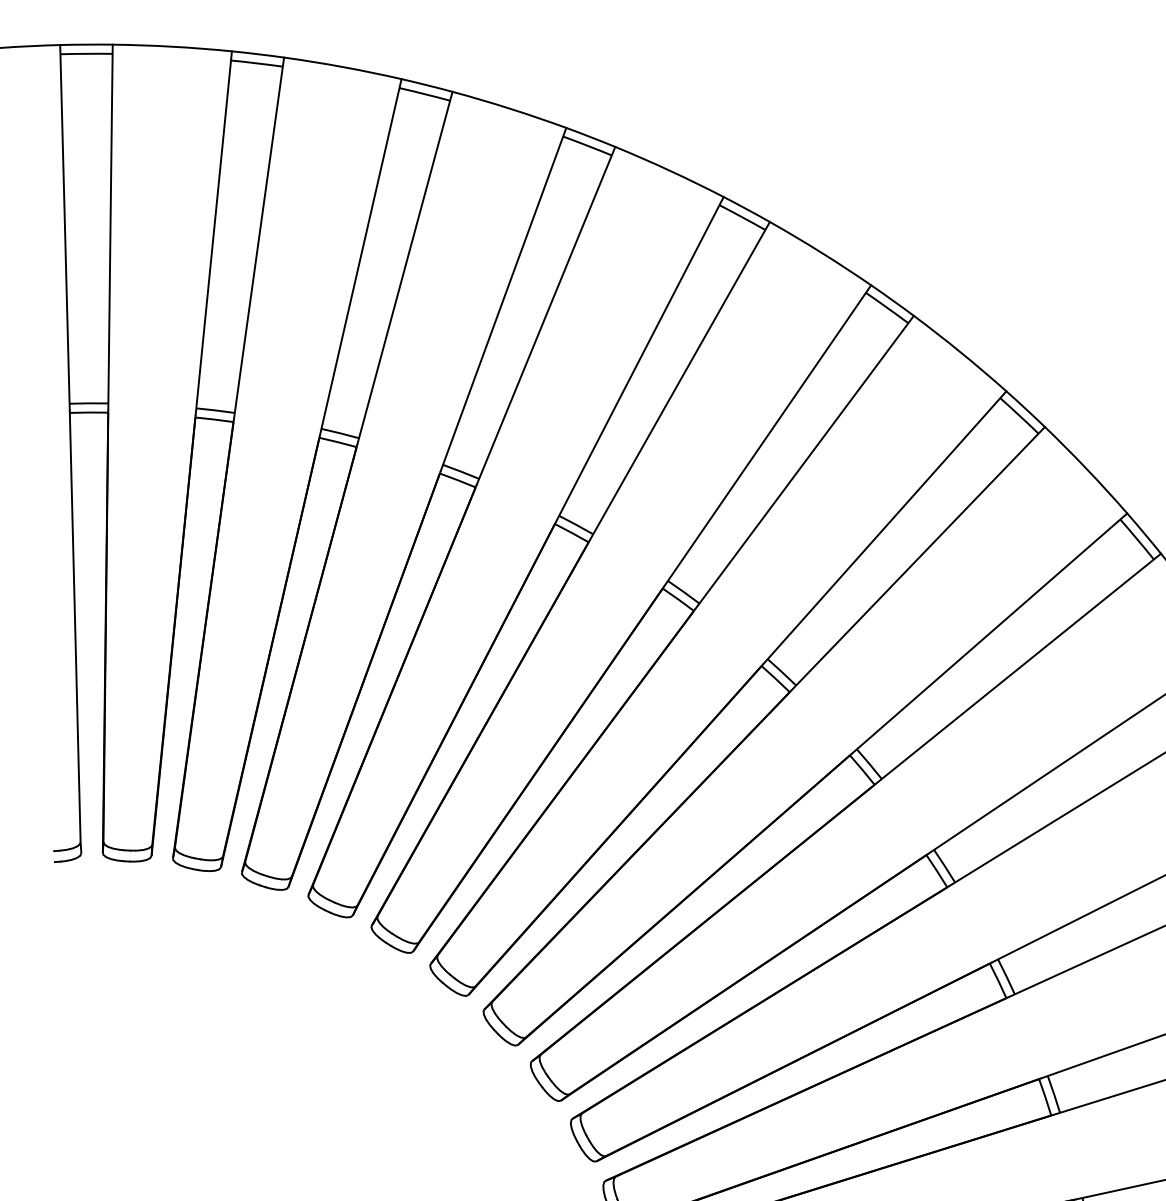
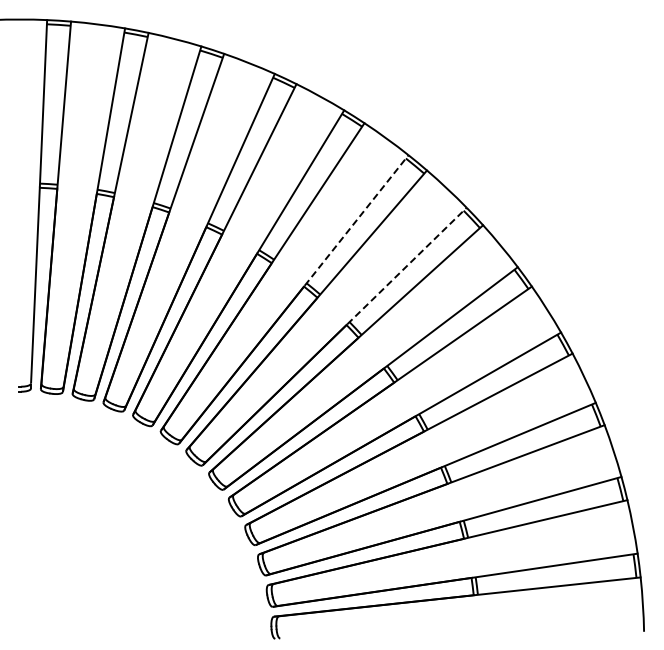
line: (767, 435) -> (356, 220), solid -> dashed
line: (885, 526) -> (407, 265), solid -> dashed

